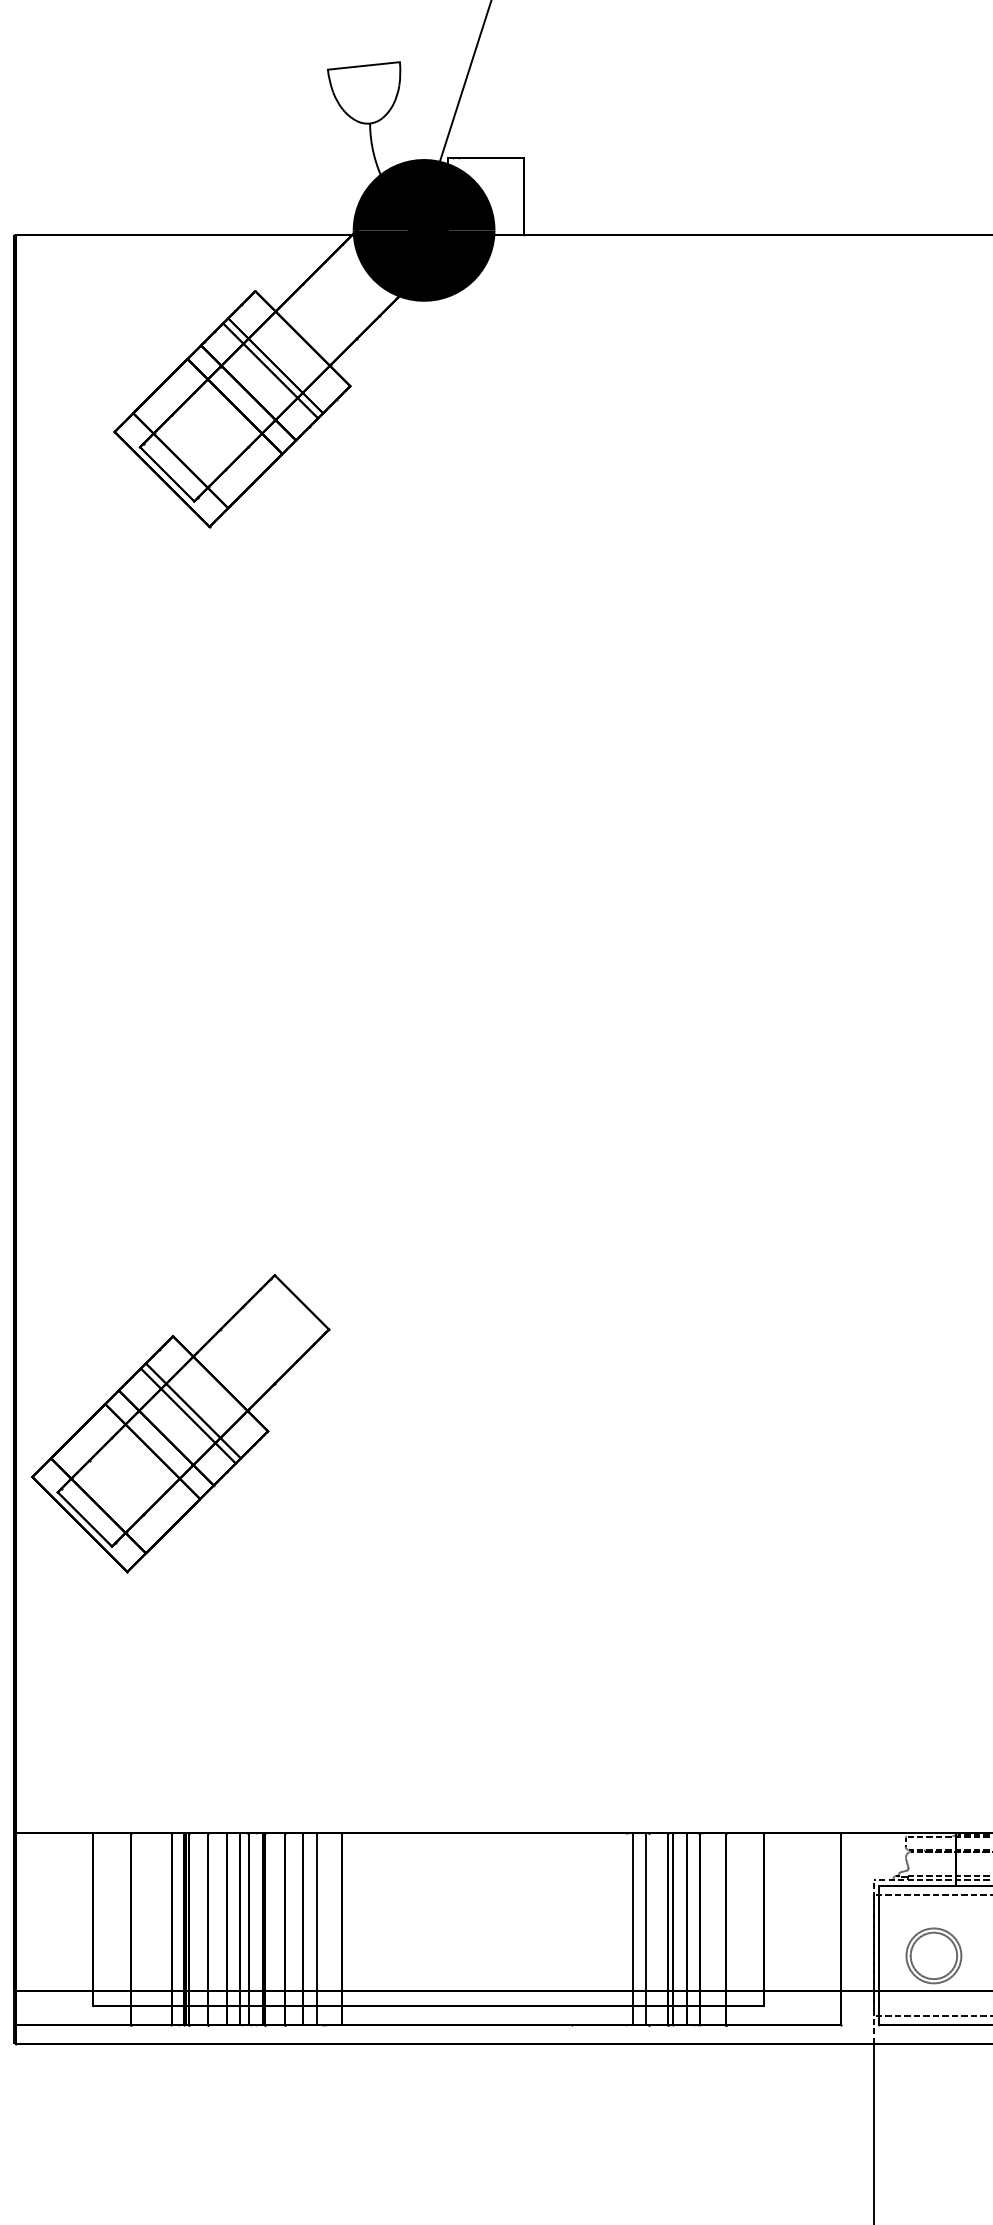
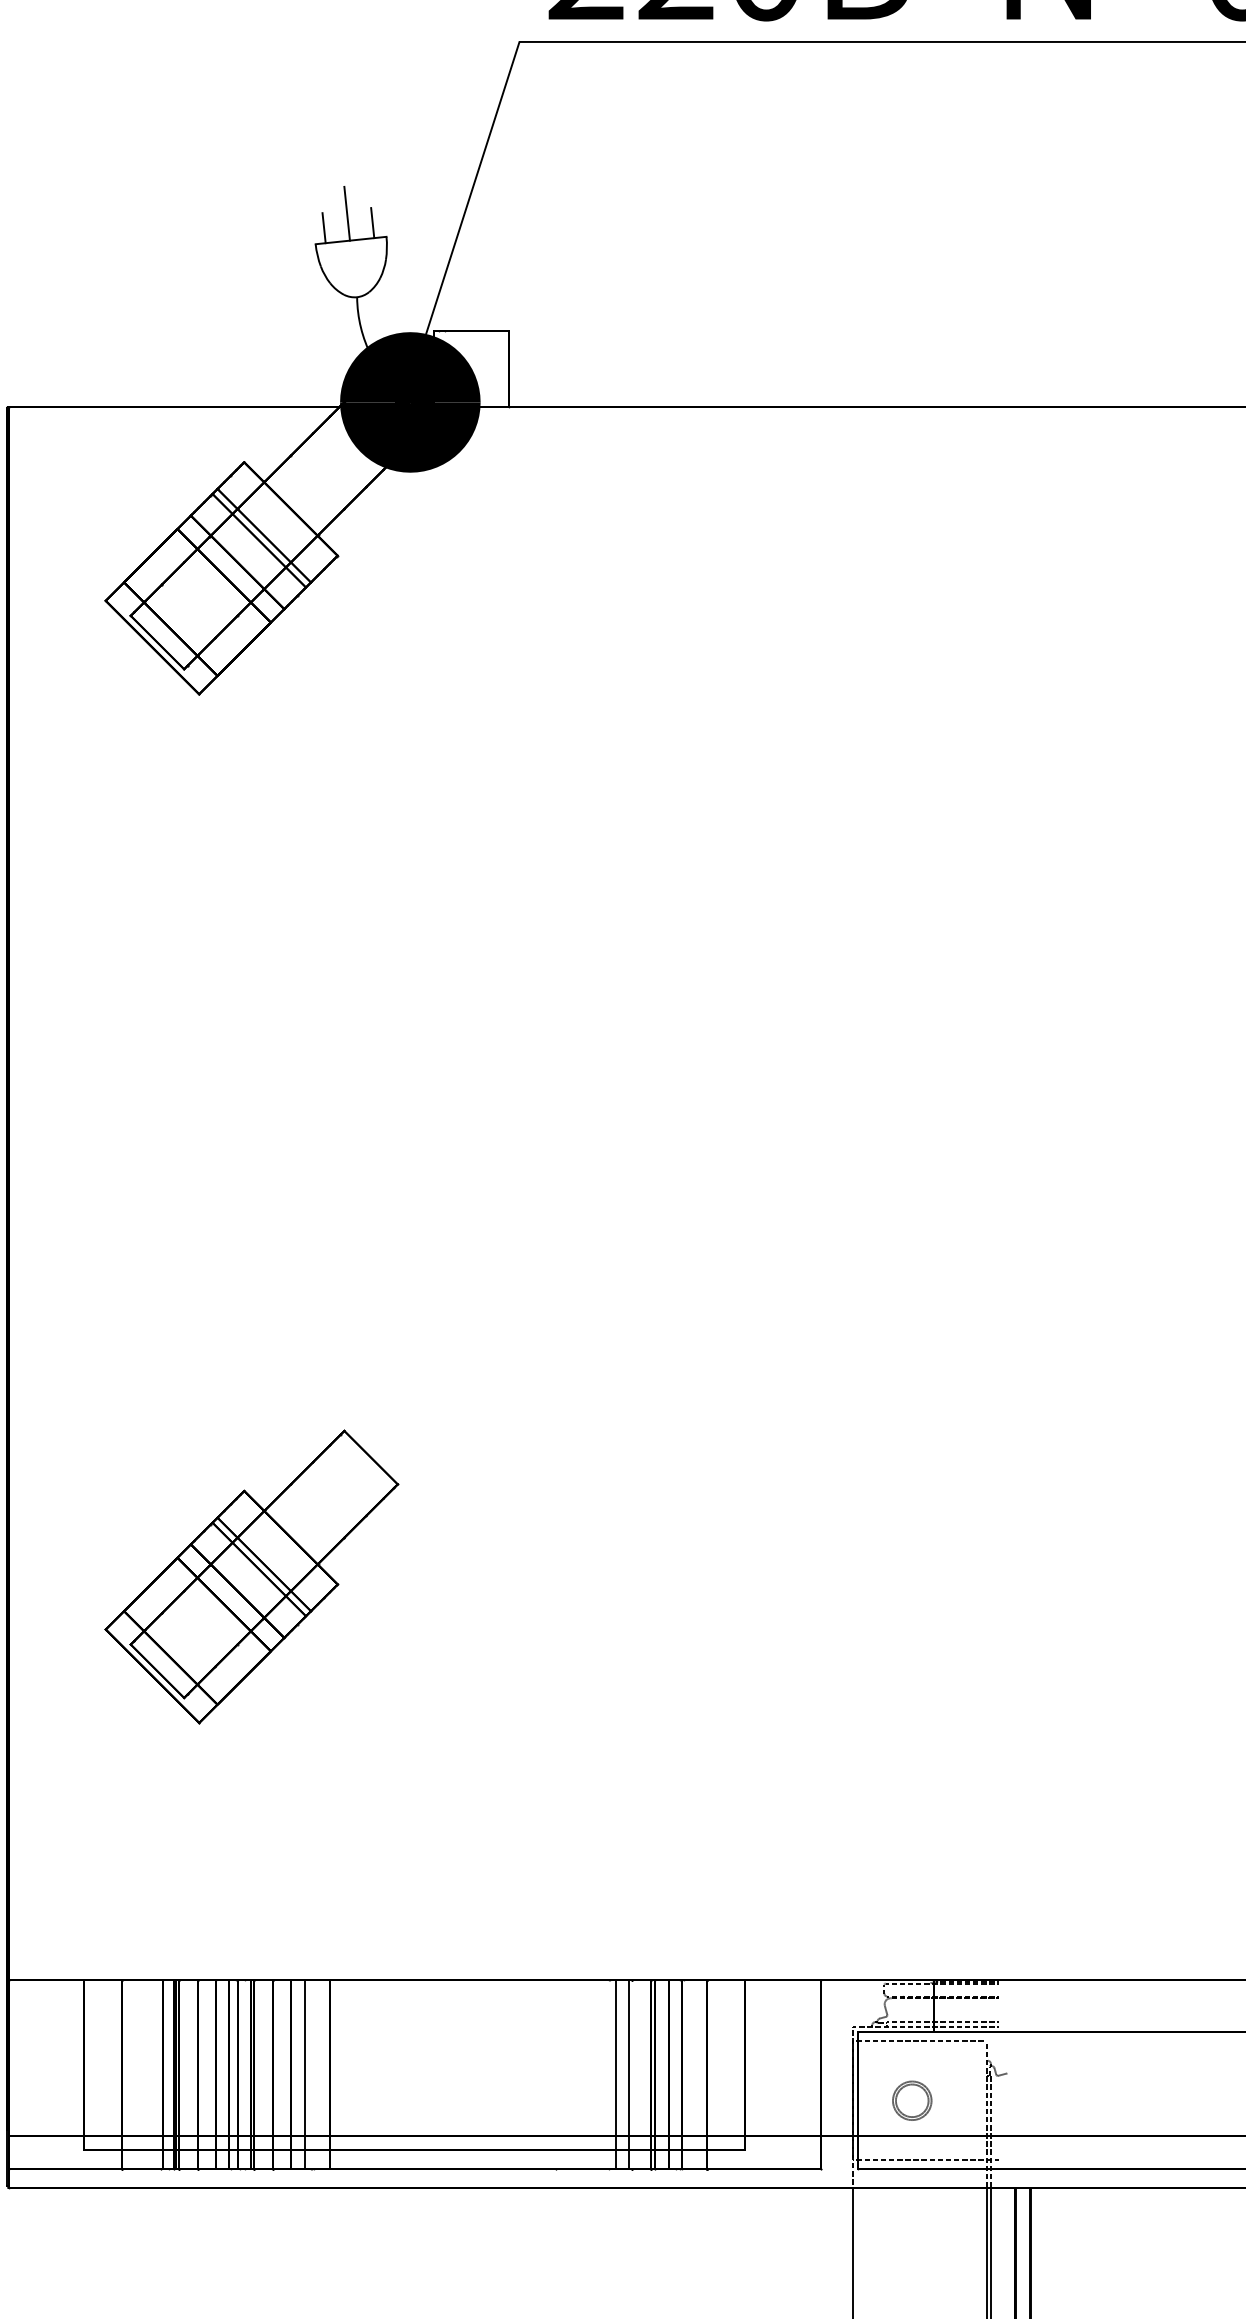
line: (359, 38) -> (346, 213), added
line: (385, 48) -> (372, 223), added
line: (335, 53) -> (323, 228), added
part: (180, 1423) -> (251, 1576), moved
part: (934, 1955) -> (912, 2100), size x0.71

